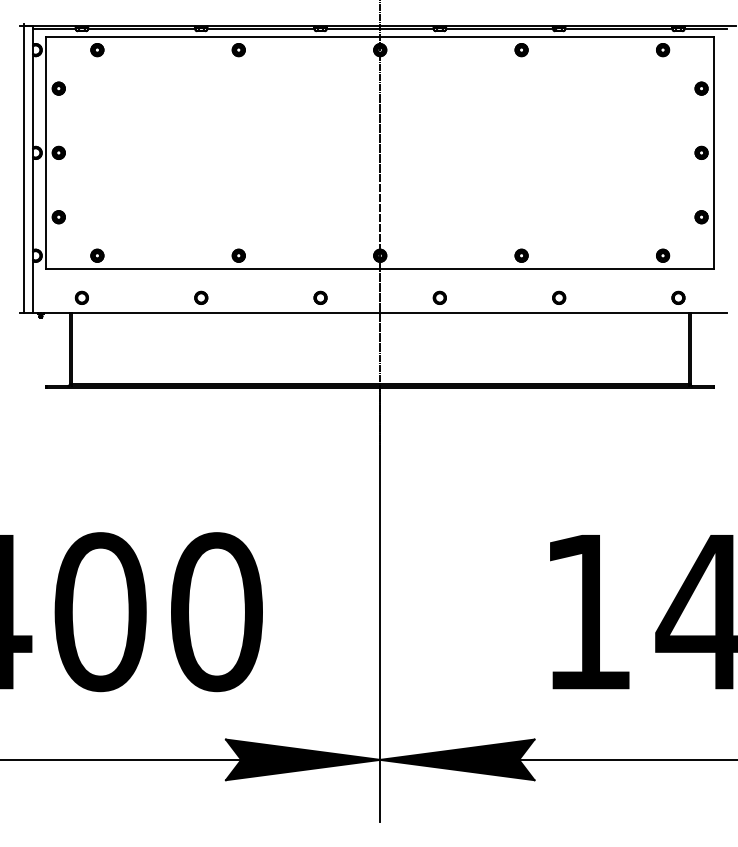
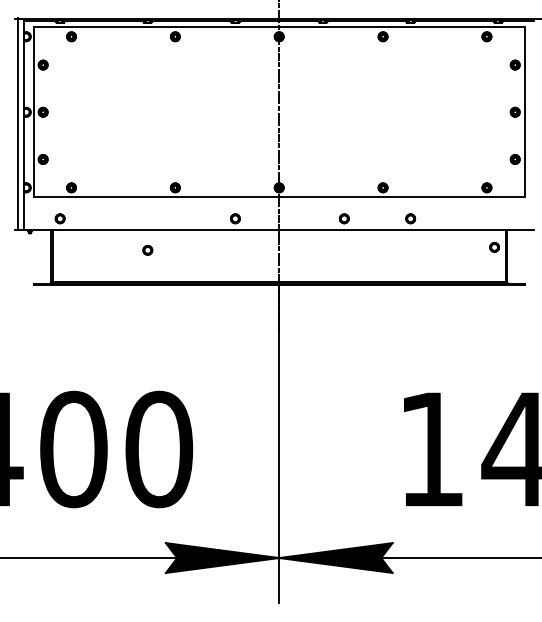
part: (201, 297) -> (147, 250), moved
part: (439, 297) -> (344, 218), moved
part: (678, 297) -> (494, 247), moved

